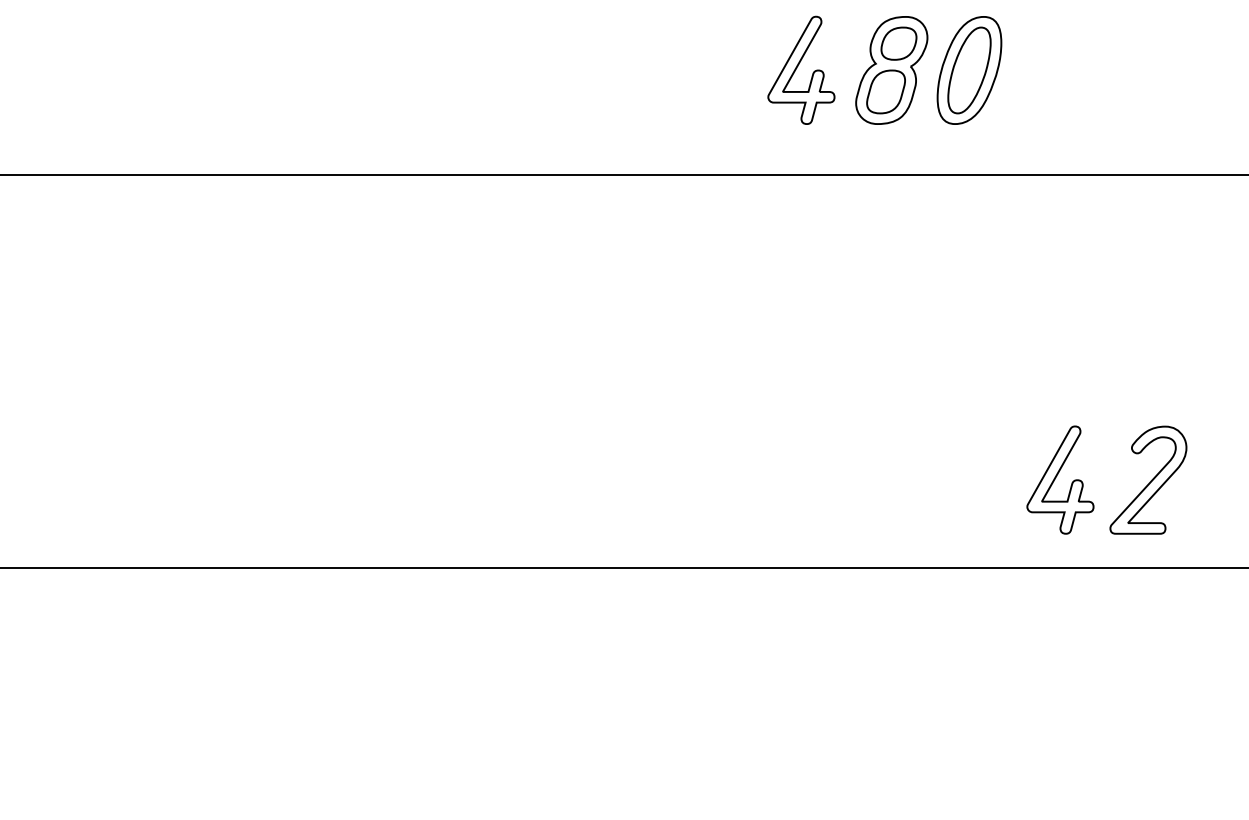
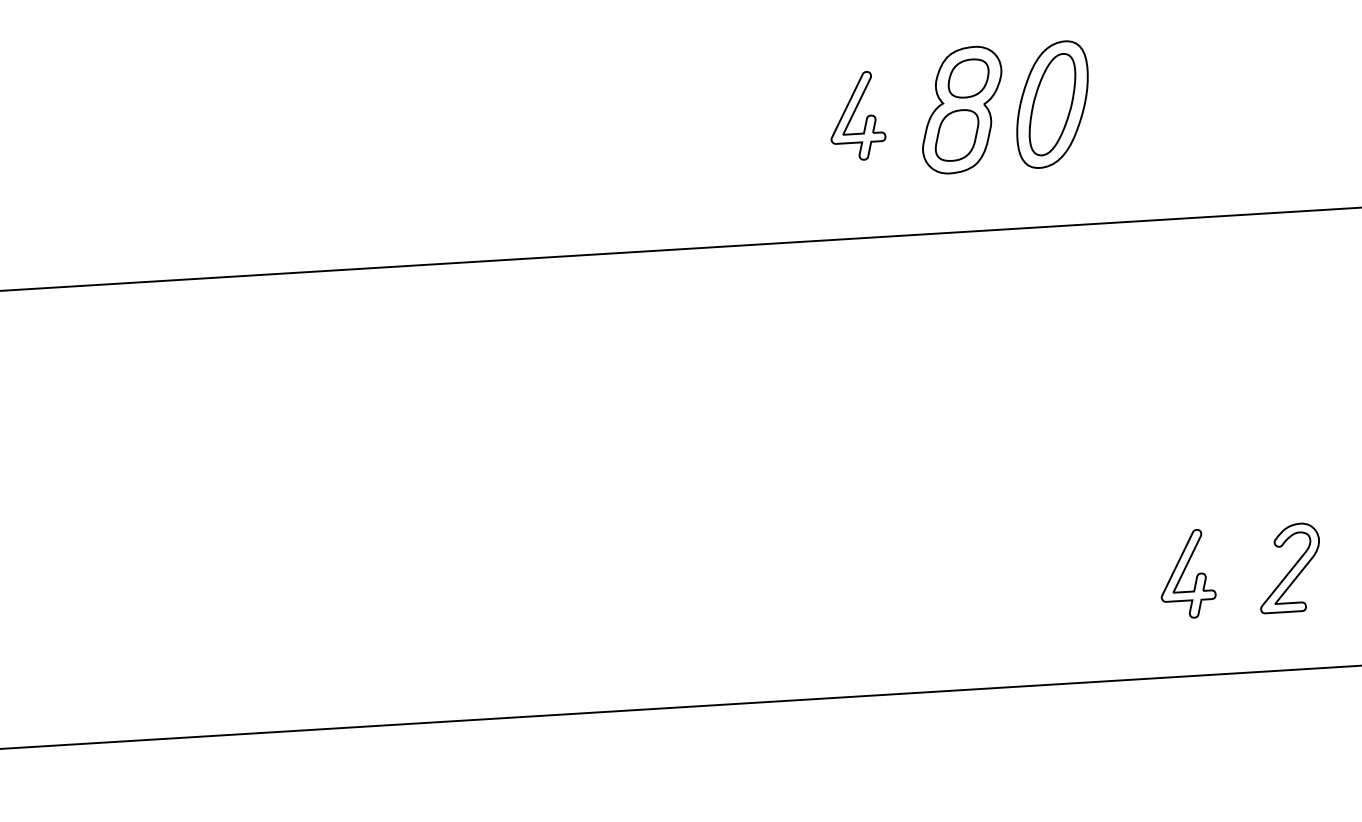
part: (801, 69) -> (857, 115), size x0.7
part: (1060, 479) -> (1187, 573), size x0.7
part: (1148, 479) -> (1289, 567), size x0.7

